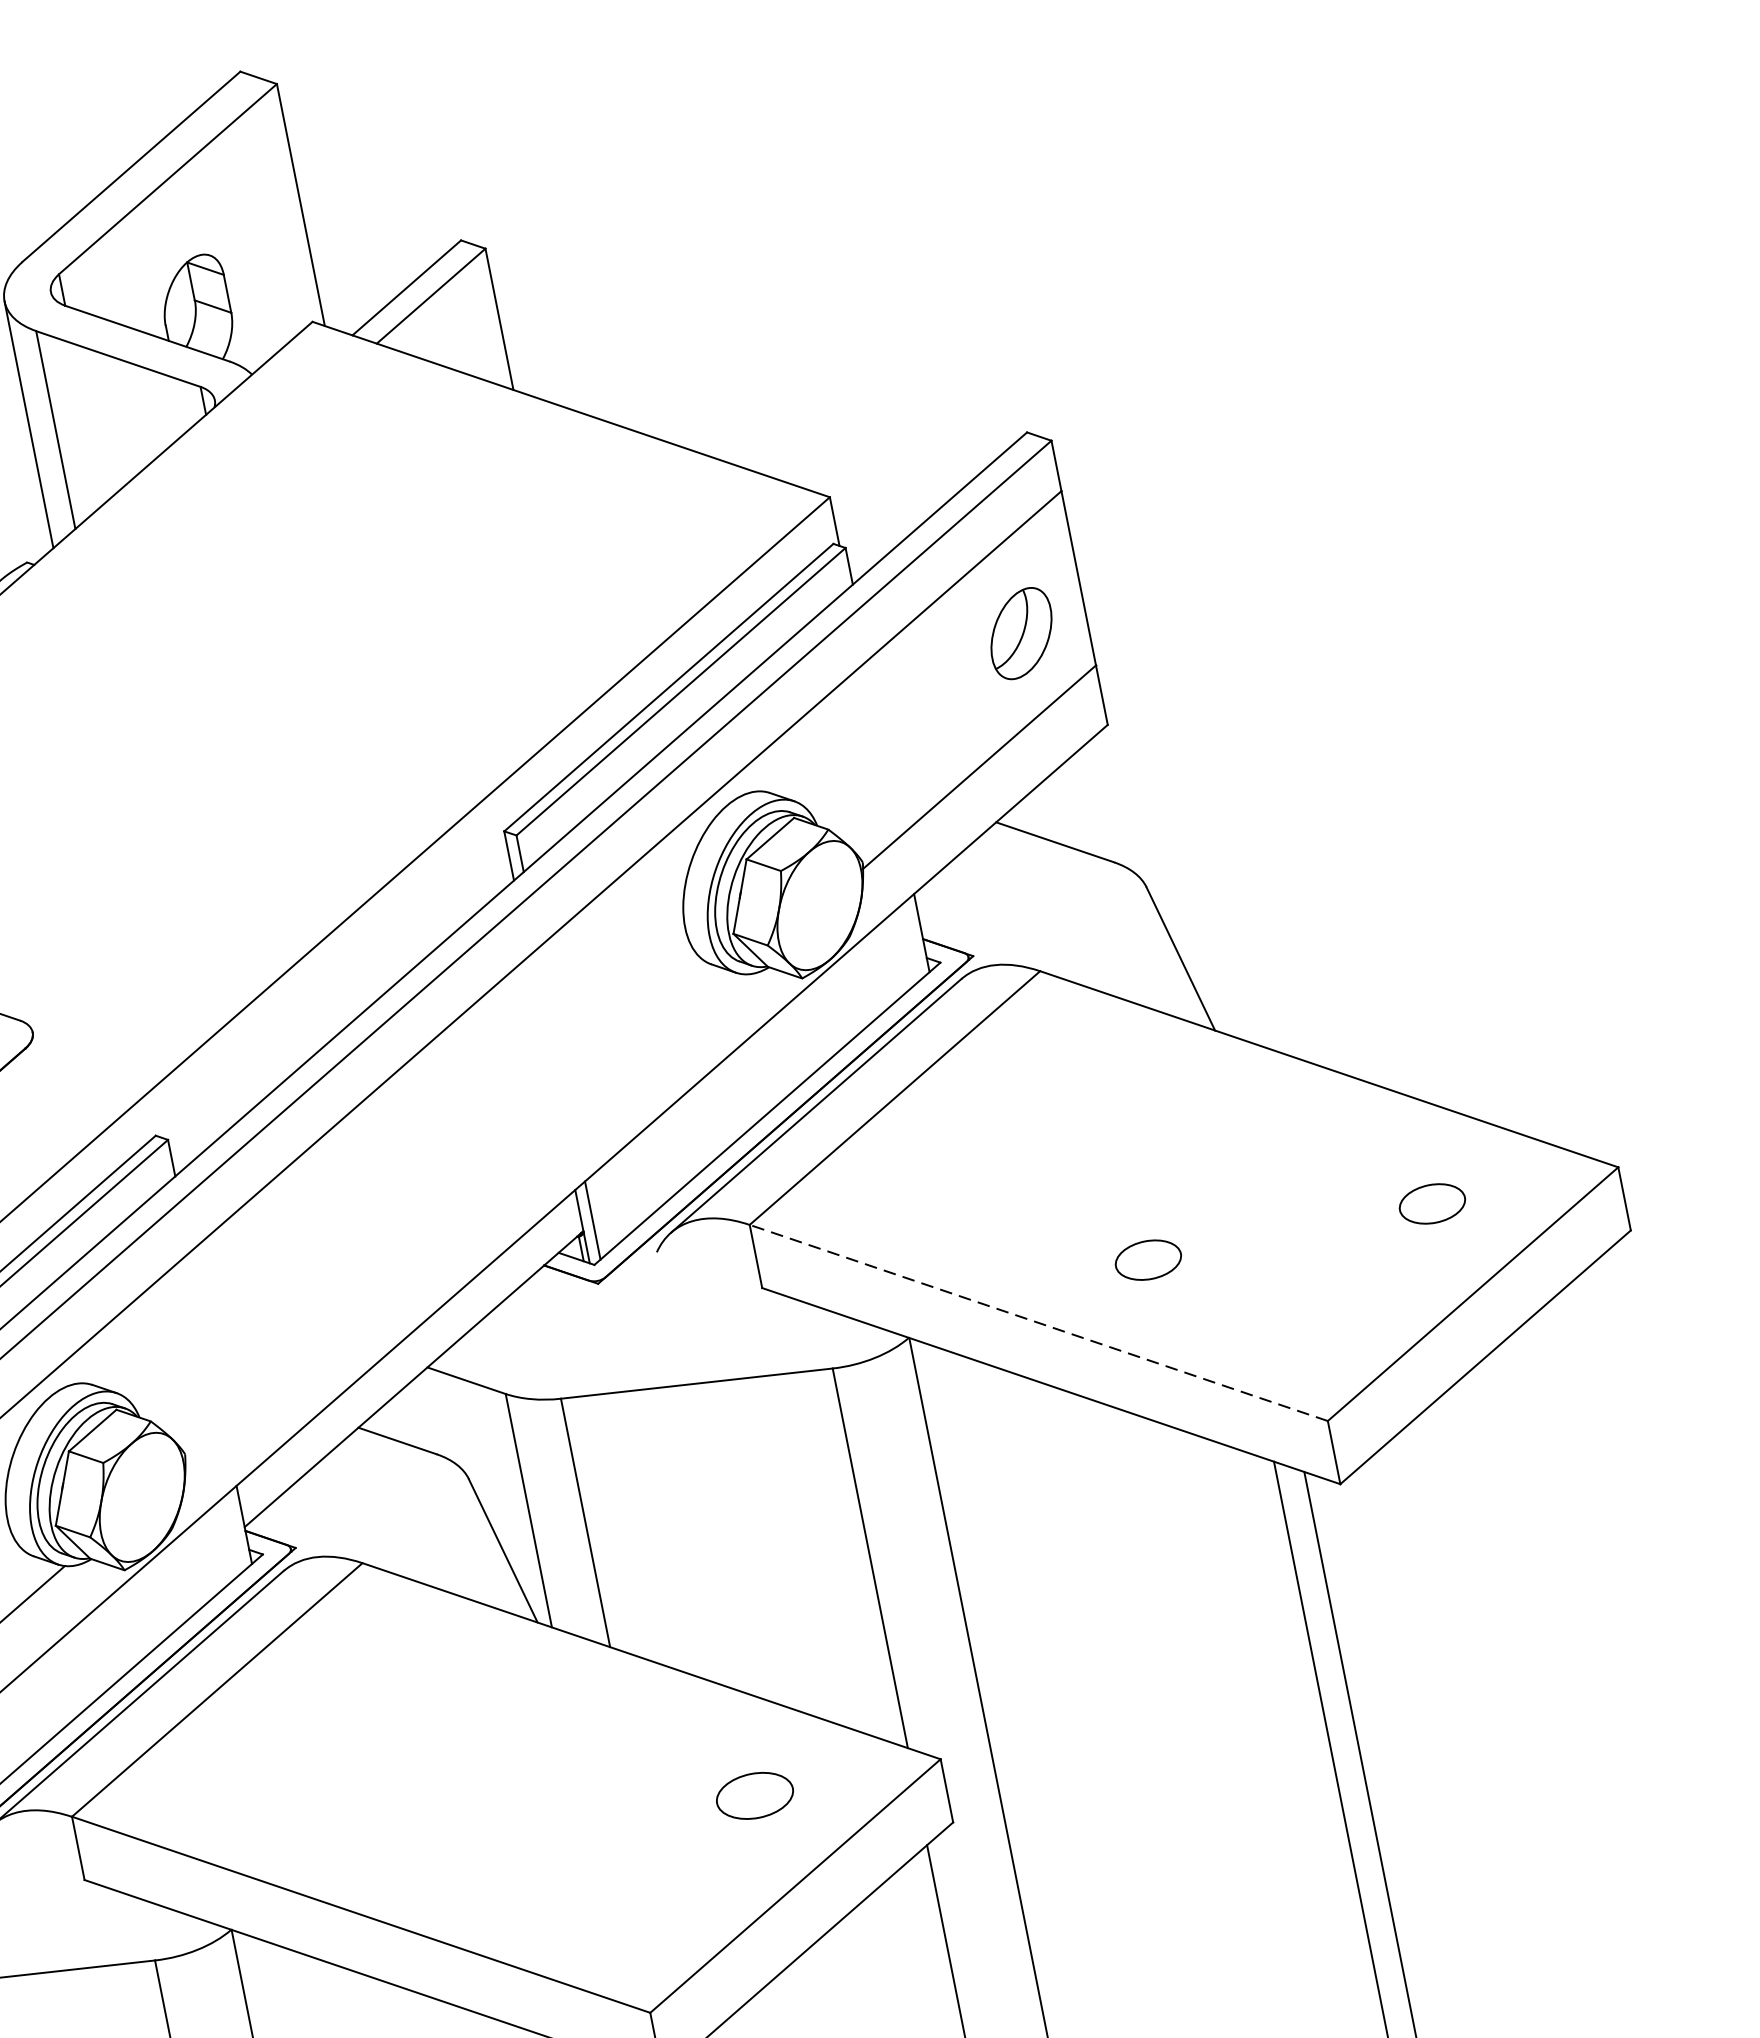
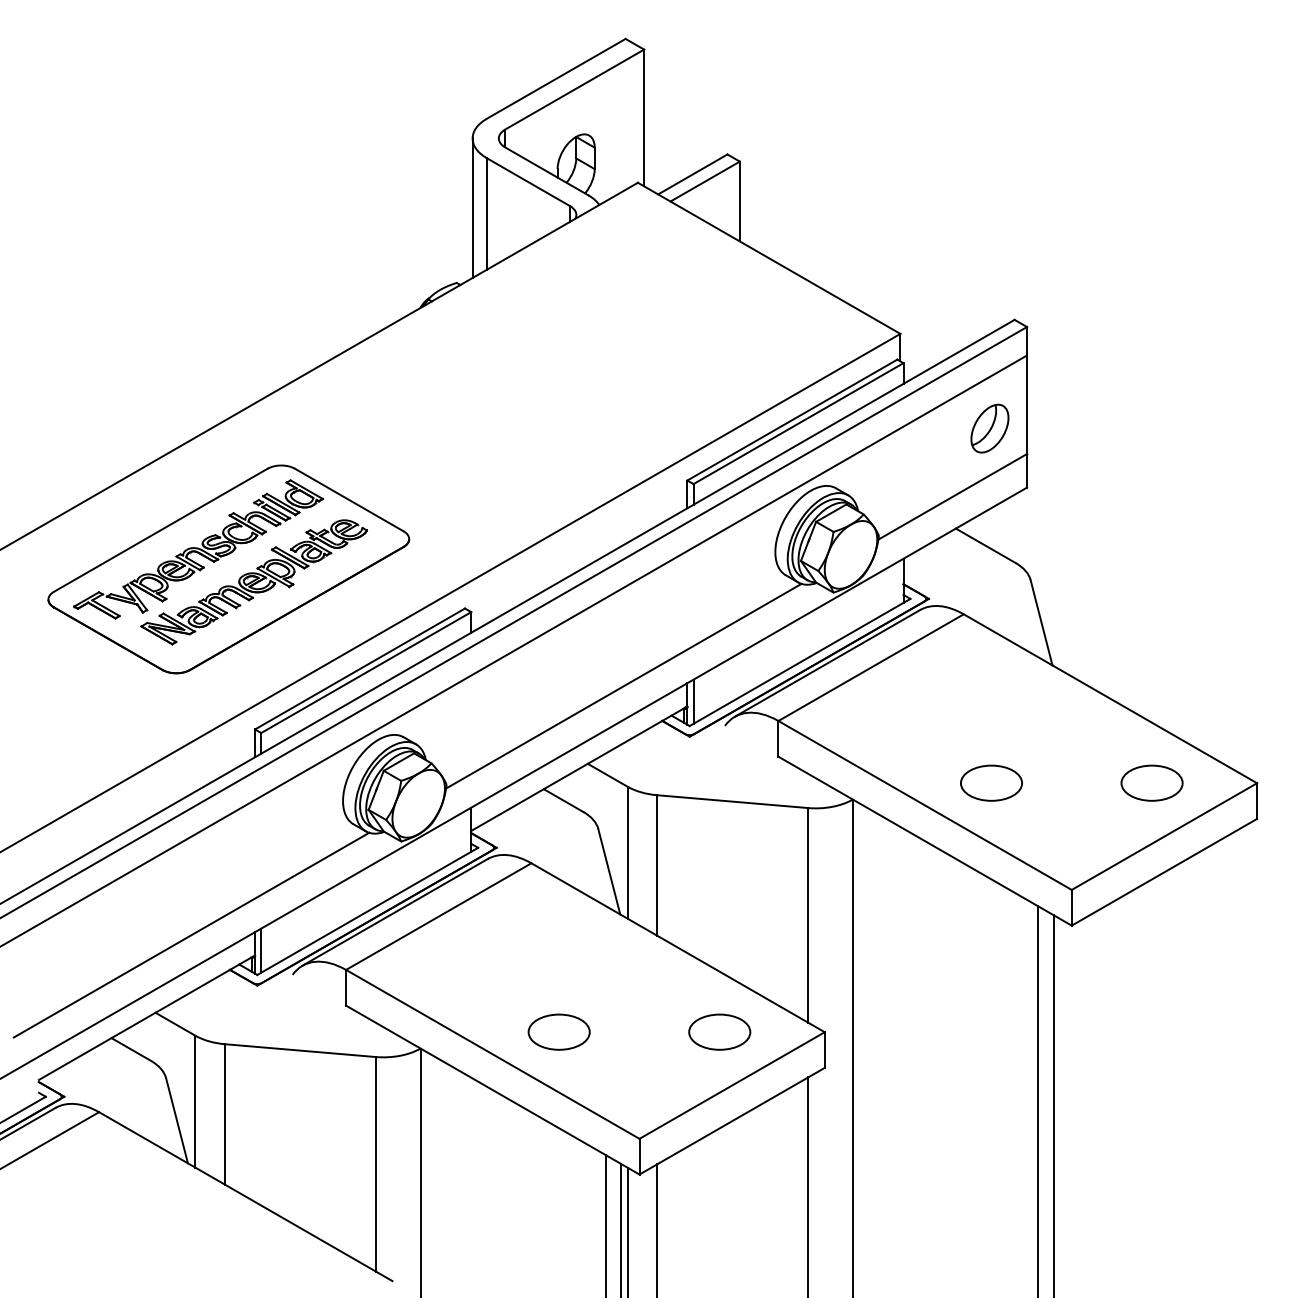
part: (1431, 1203) -> (1151, 782), size x1.67
line: (463, 1216) -> (623, 685), added
part: (1148, 1259) -> (991, 782), size x1.67
line: (1037, 1323) -> (924, 805), dashed -> solid
part: (754, 1794) -> (719, 1031), size x1.43
part: (469, 1851) -> (558, 1031), added

